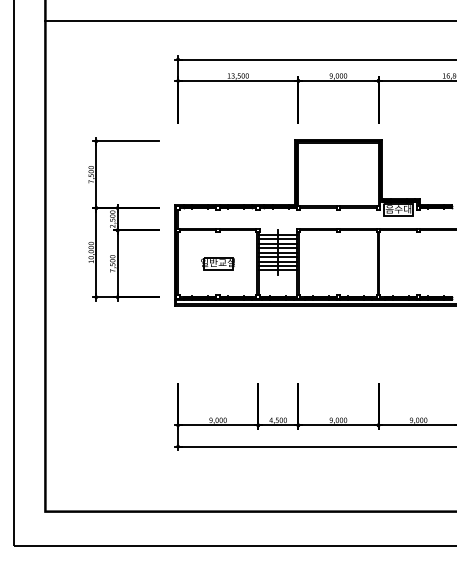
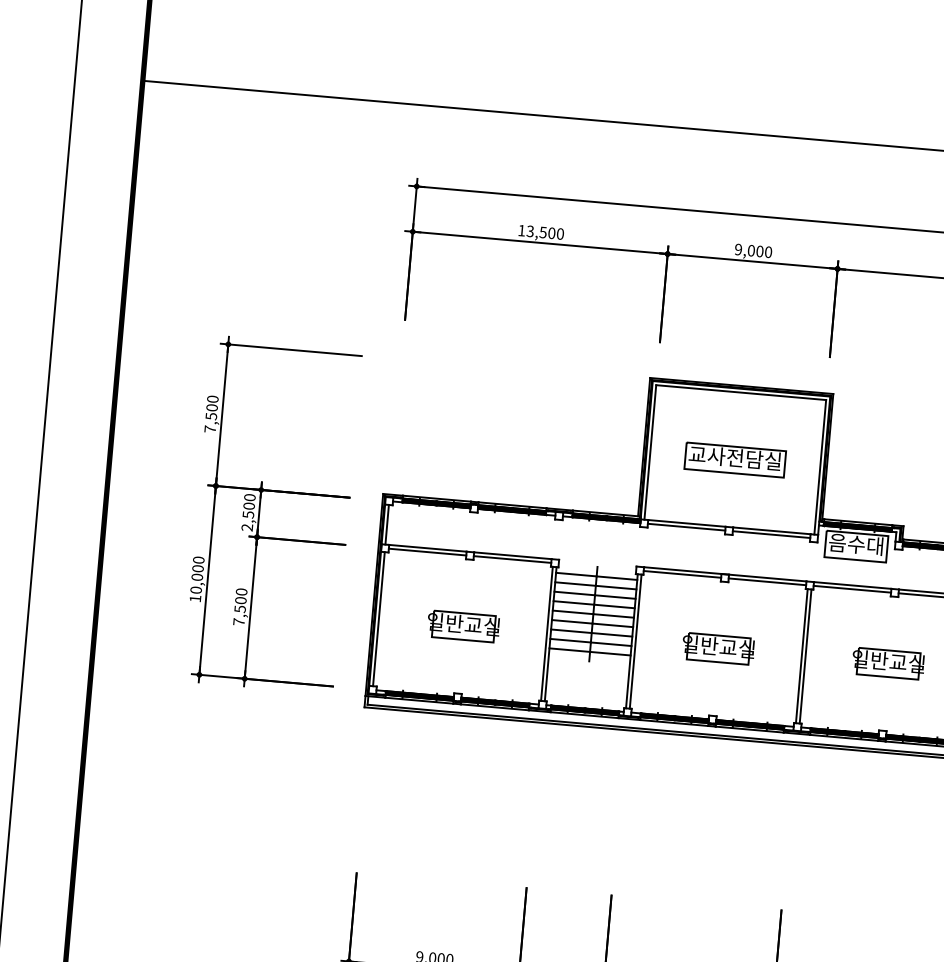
part: (338, 174) -> (735, 459), added
part: (338, 263) -> (718, 648), added
part: (418, 263) -> (888, 663), added

